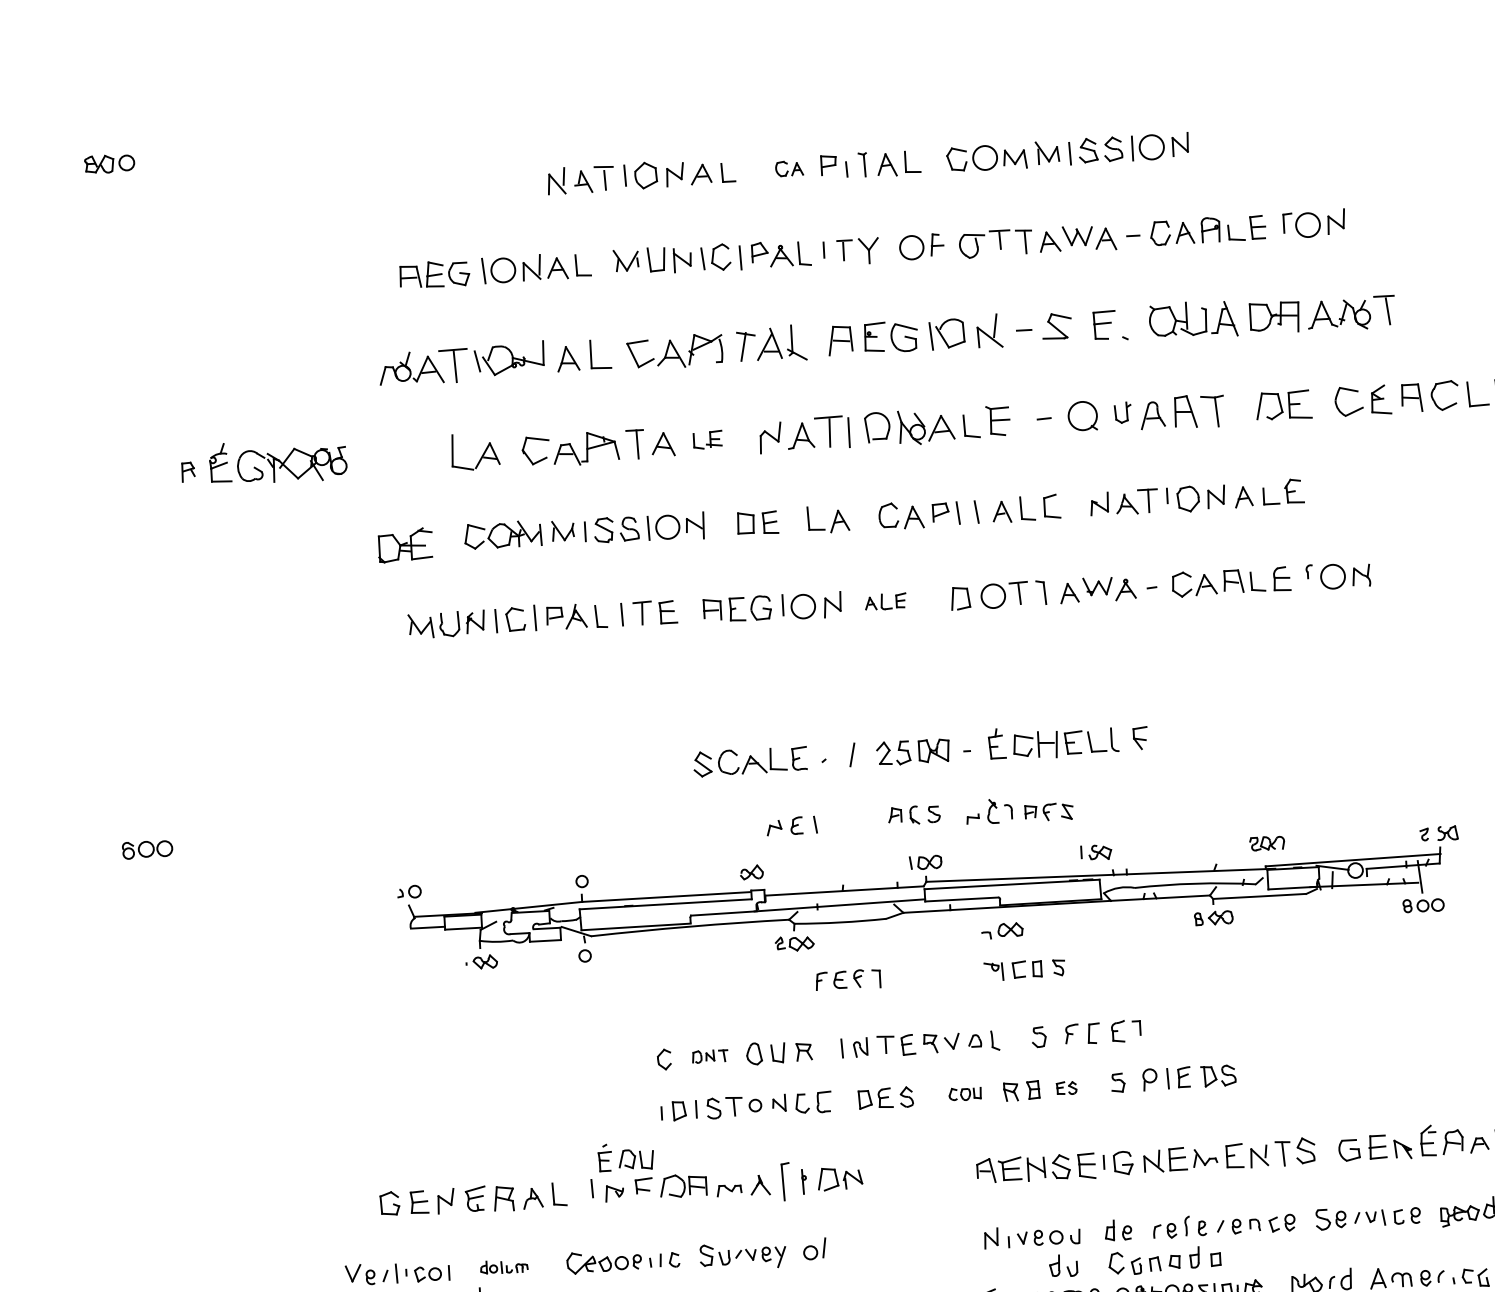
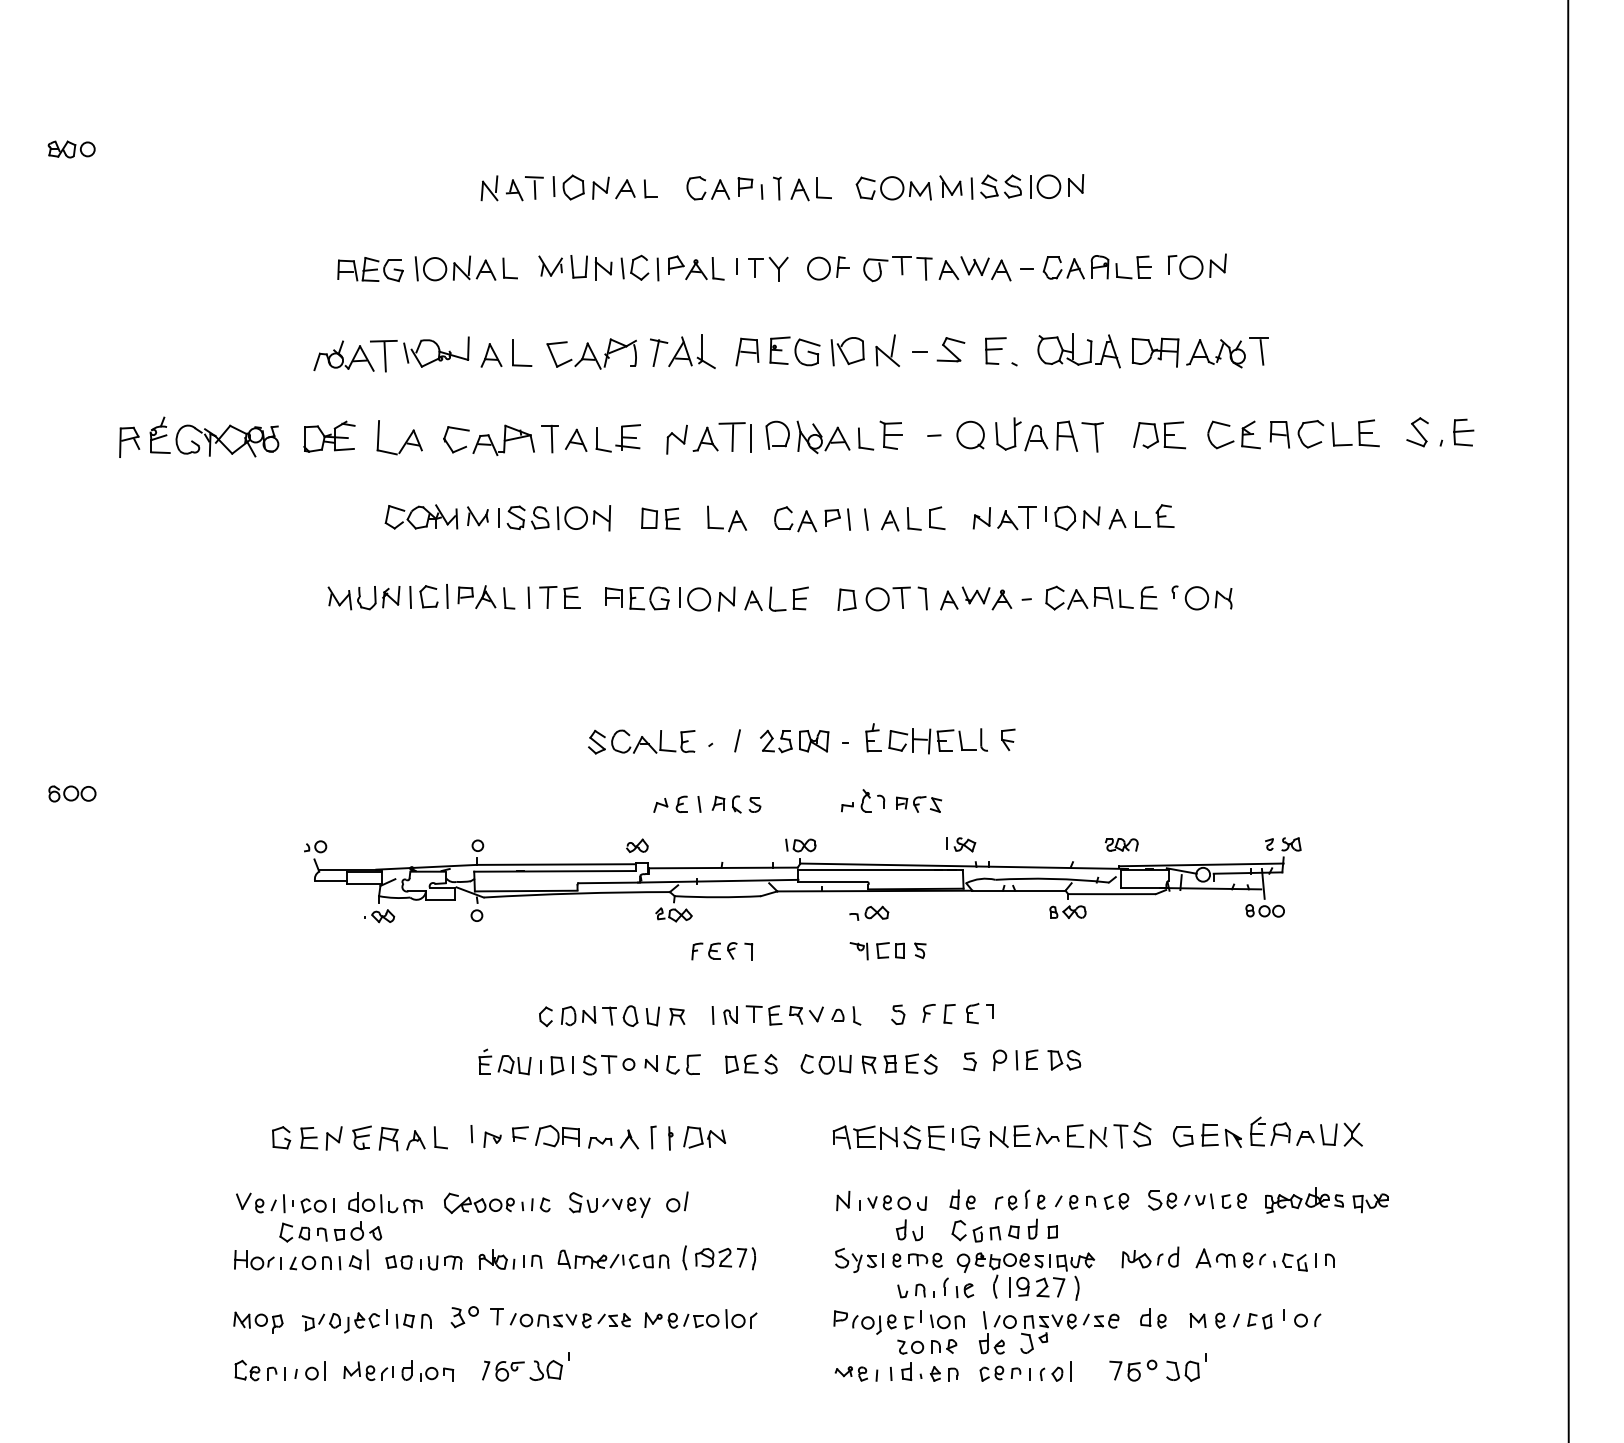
part: (789, 168) -> (708, 188), size x1.67
part: (1122, 412) -> (1008, 433), size x1.67
part: (707, 440) -> (617, 438), size x1.67
part: (188, 471) -> (129, 441), size x1.67
part: (405, 544) -> (329, 436), moved
part: (885, 601) -> (776, 598), size x1.67
part: (914, 815) -> (736, 804), moved
part: (709, 1056) -> (588, 1016), size x1.67
part: (1066, 1087) -> (921, 1063), size x1.67
part: (964, 1094) -> (825, 1064), size x1.67
part: (625, 1156) -> (504, 1061), moved
part: (785, 1181) -> (653, 1137), size x0.62
part: (504, 1266) -> (385, 1202), size x1.67

